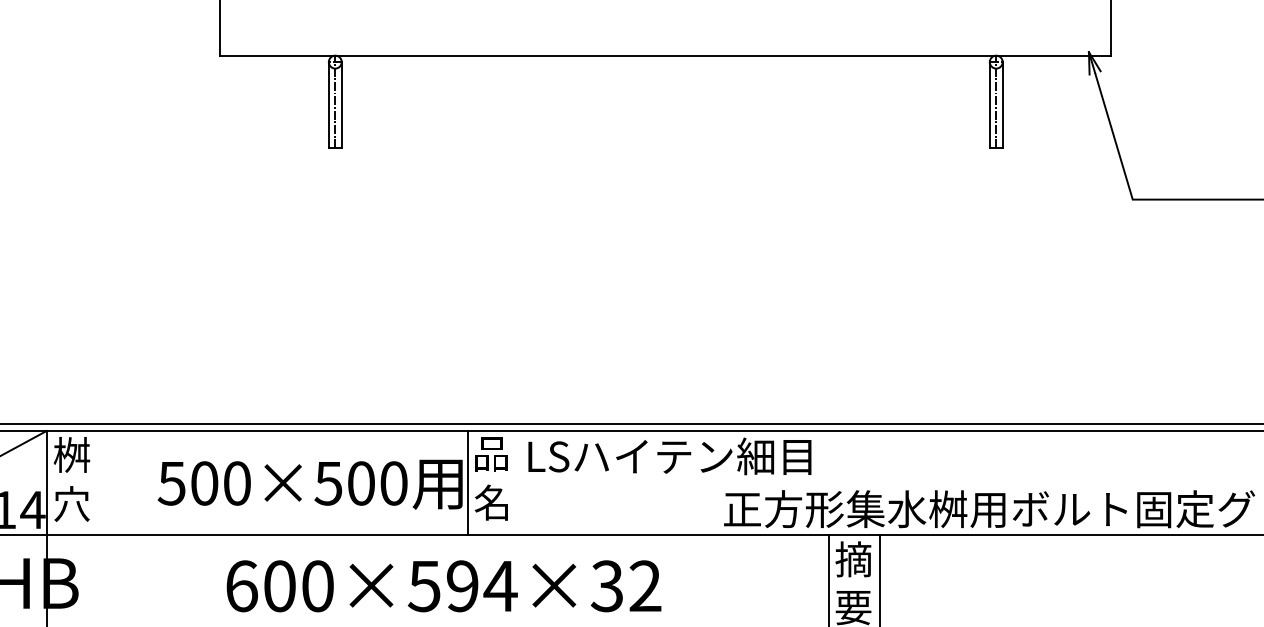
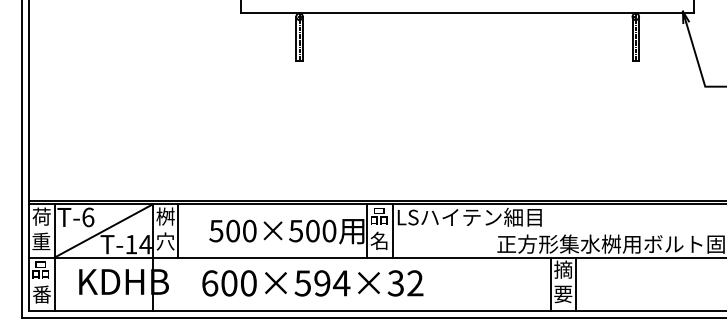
line: (97, 482) -> (178, 230), added
line: (517, 482) -> (392, 230), added
text: (443, 586) -> (312, 283), moved

